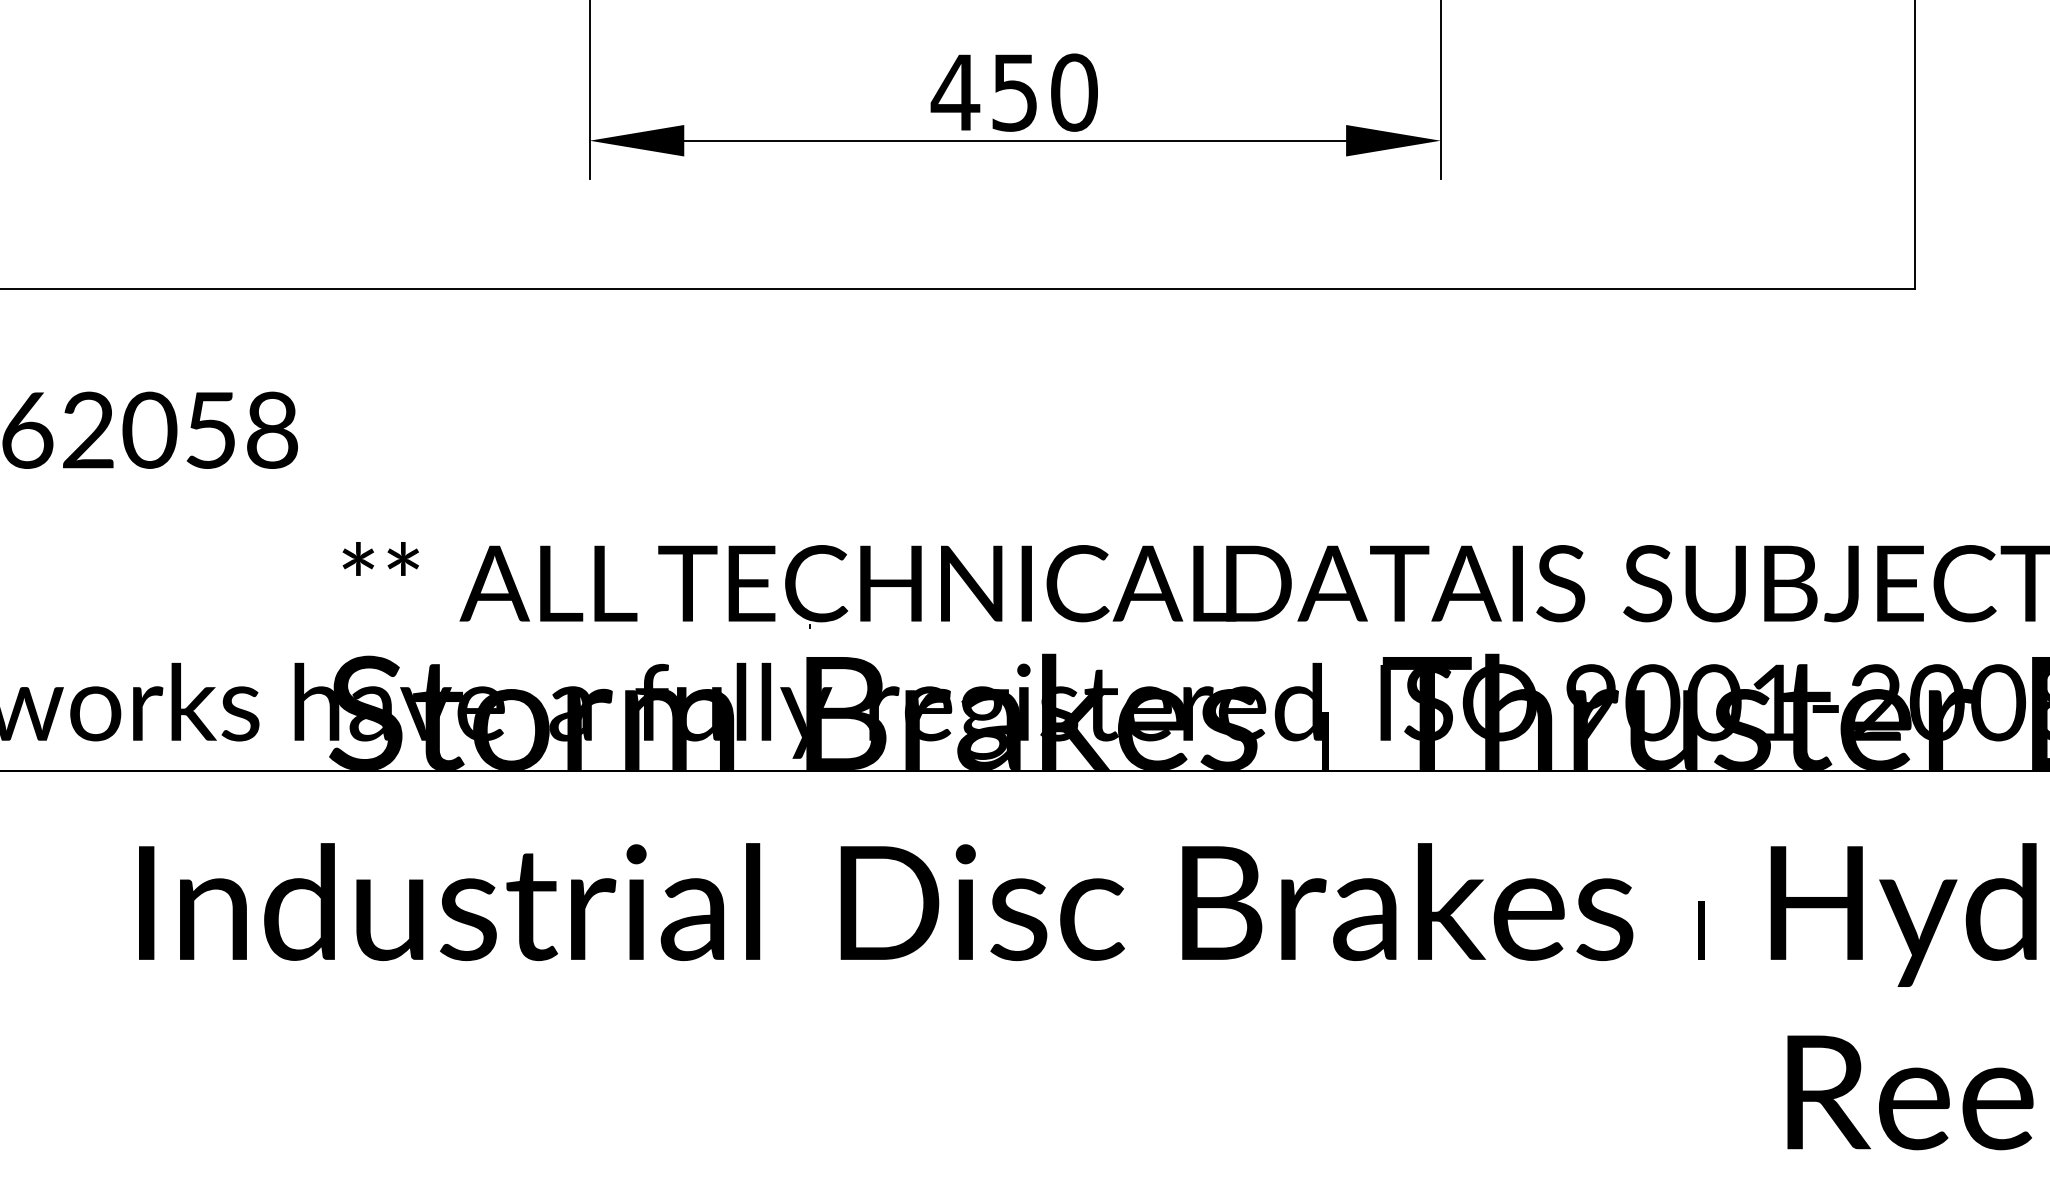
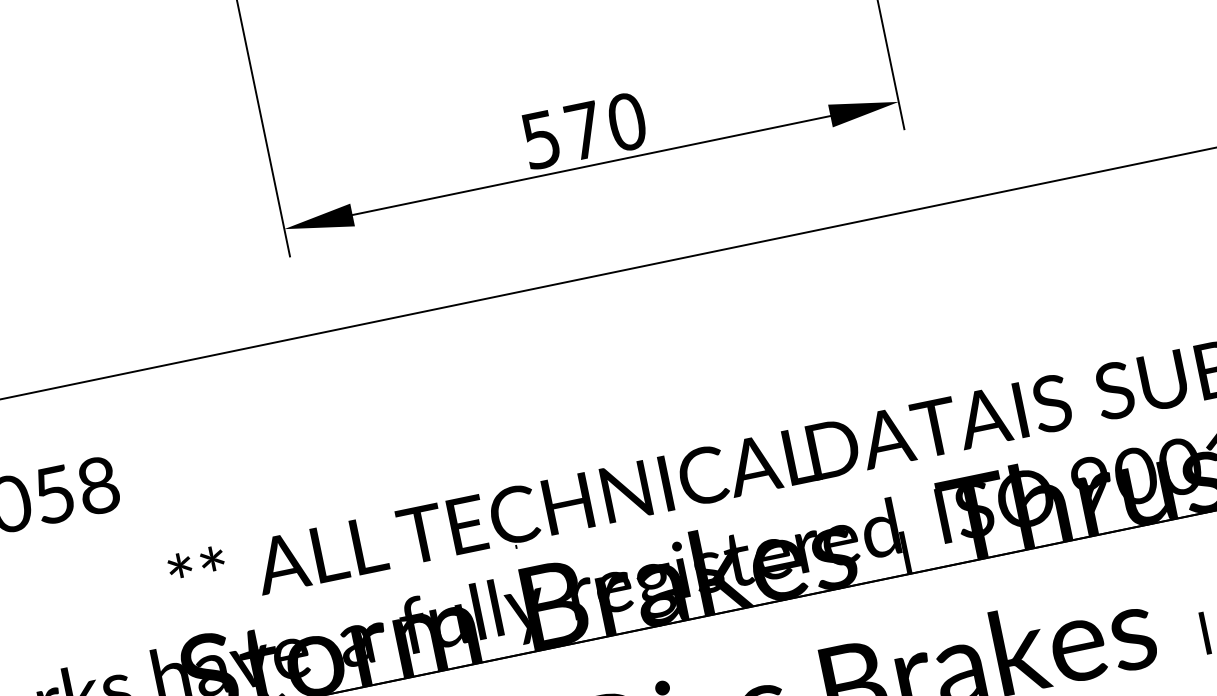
text: (983, 92) -> (561, 135), 450 -> 570

